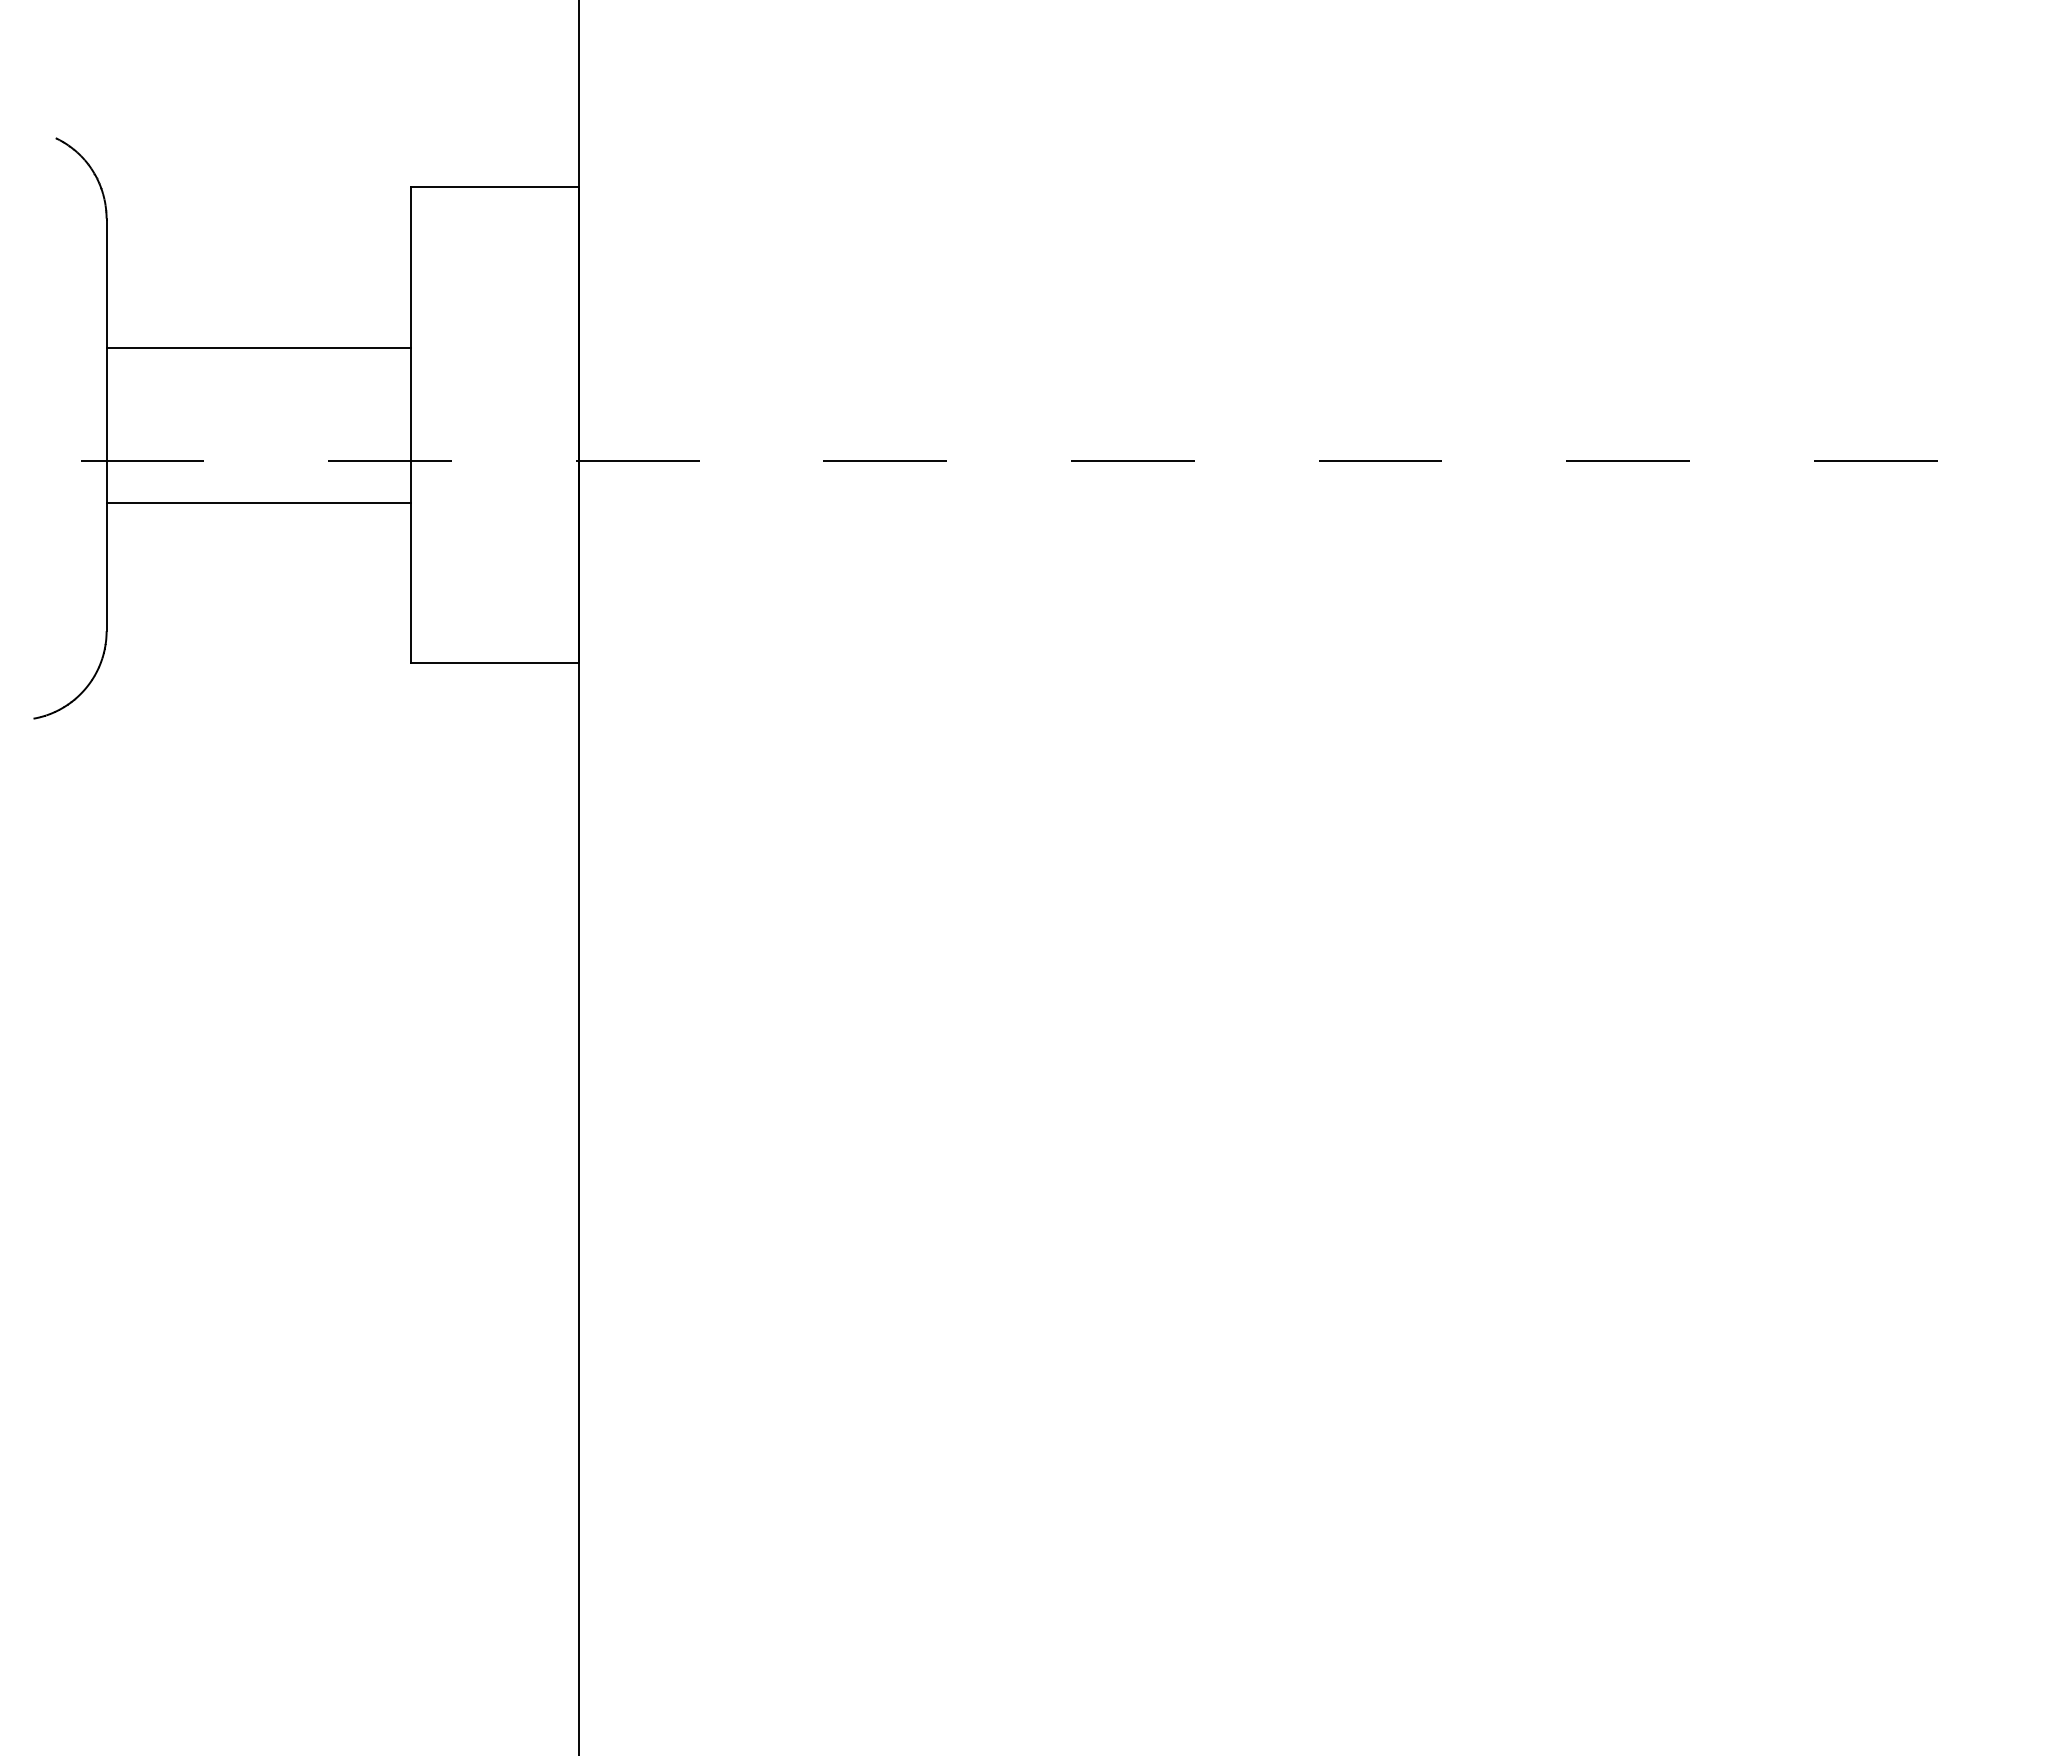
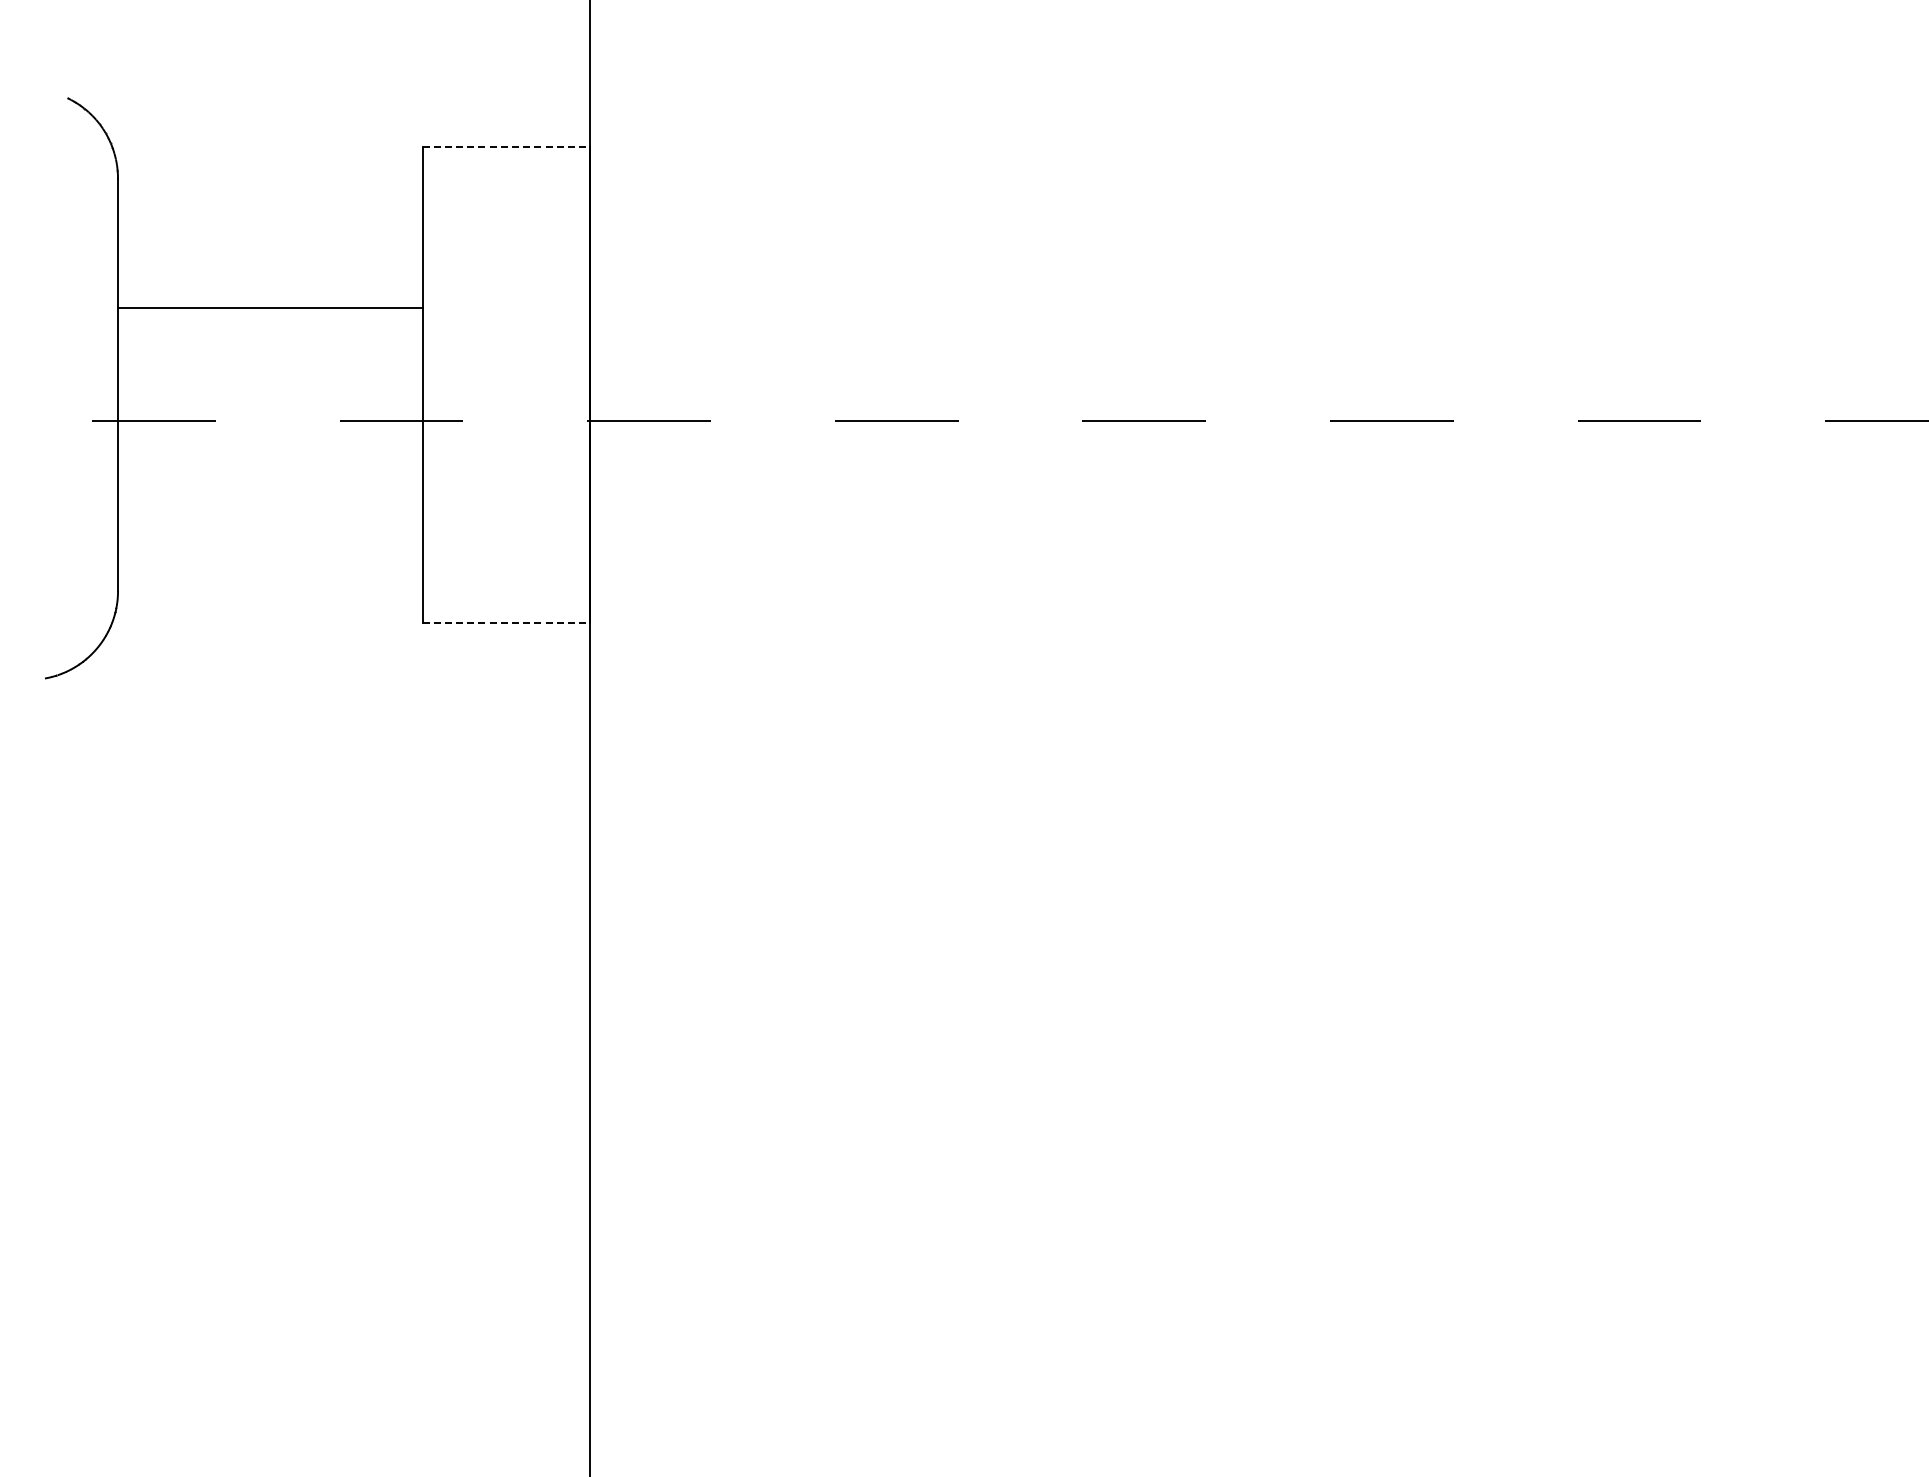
line: (494, 187) -> (505, 147), solid -> dashed
line: (258, 502) -> (269, 462), removed
line: (494, 662) -> (505, 622), solid -> dashed

